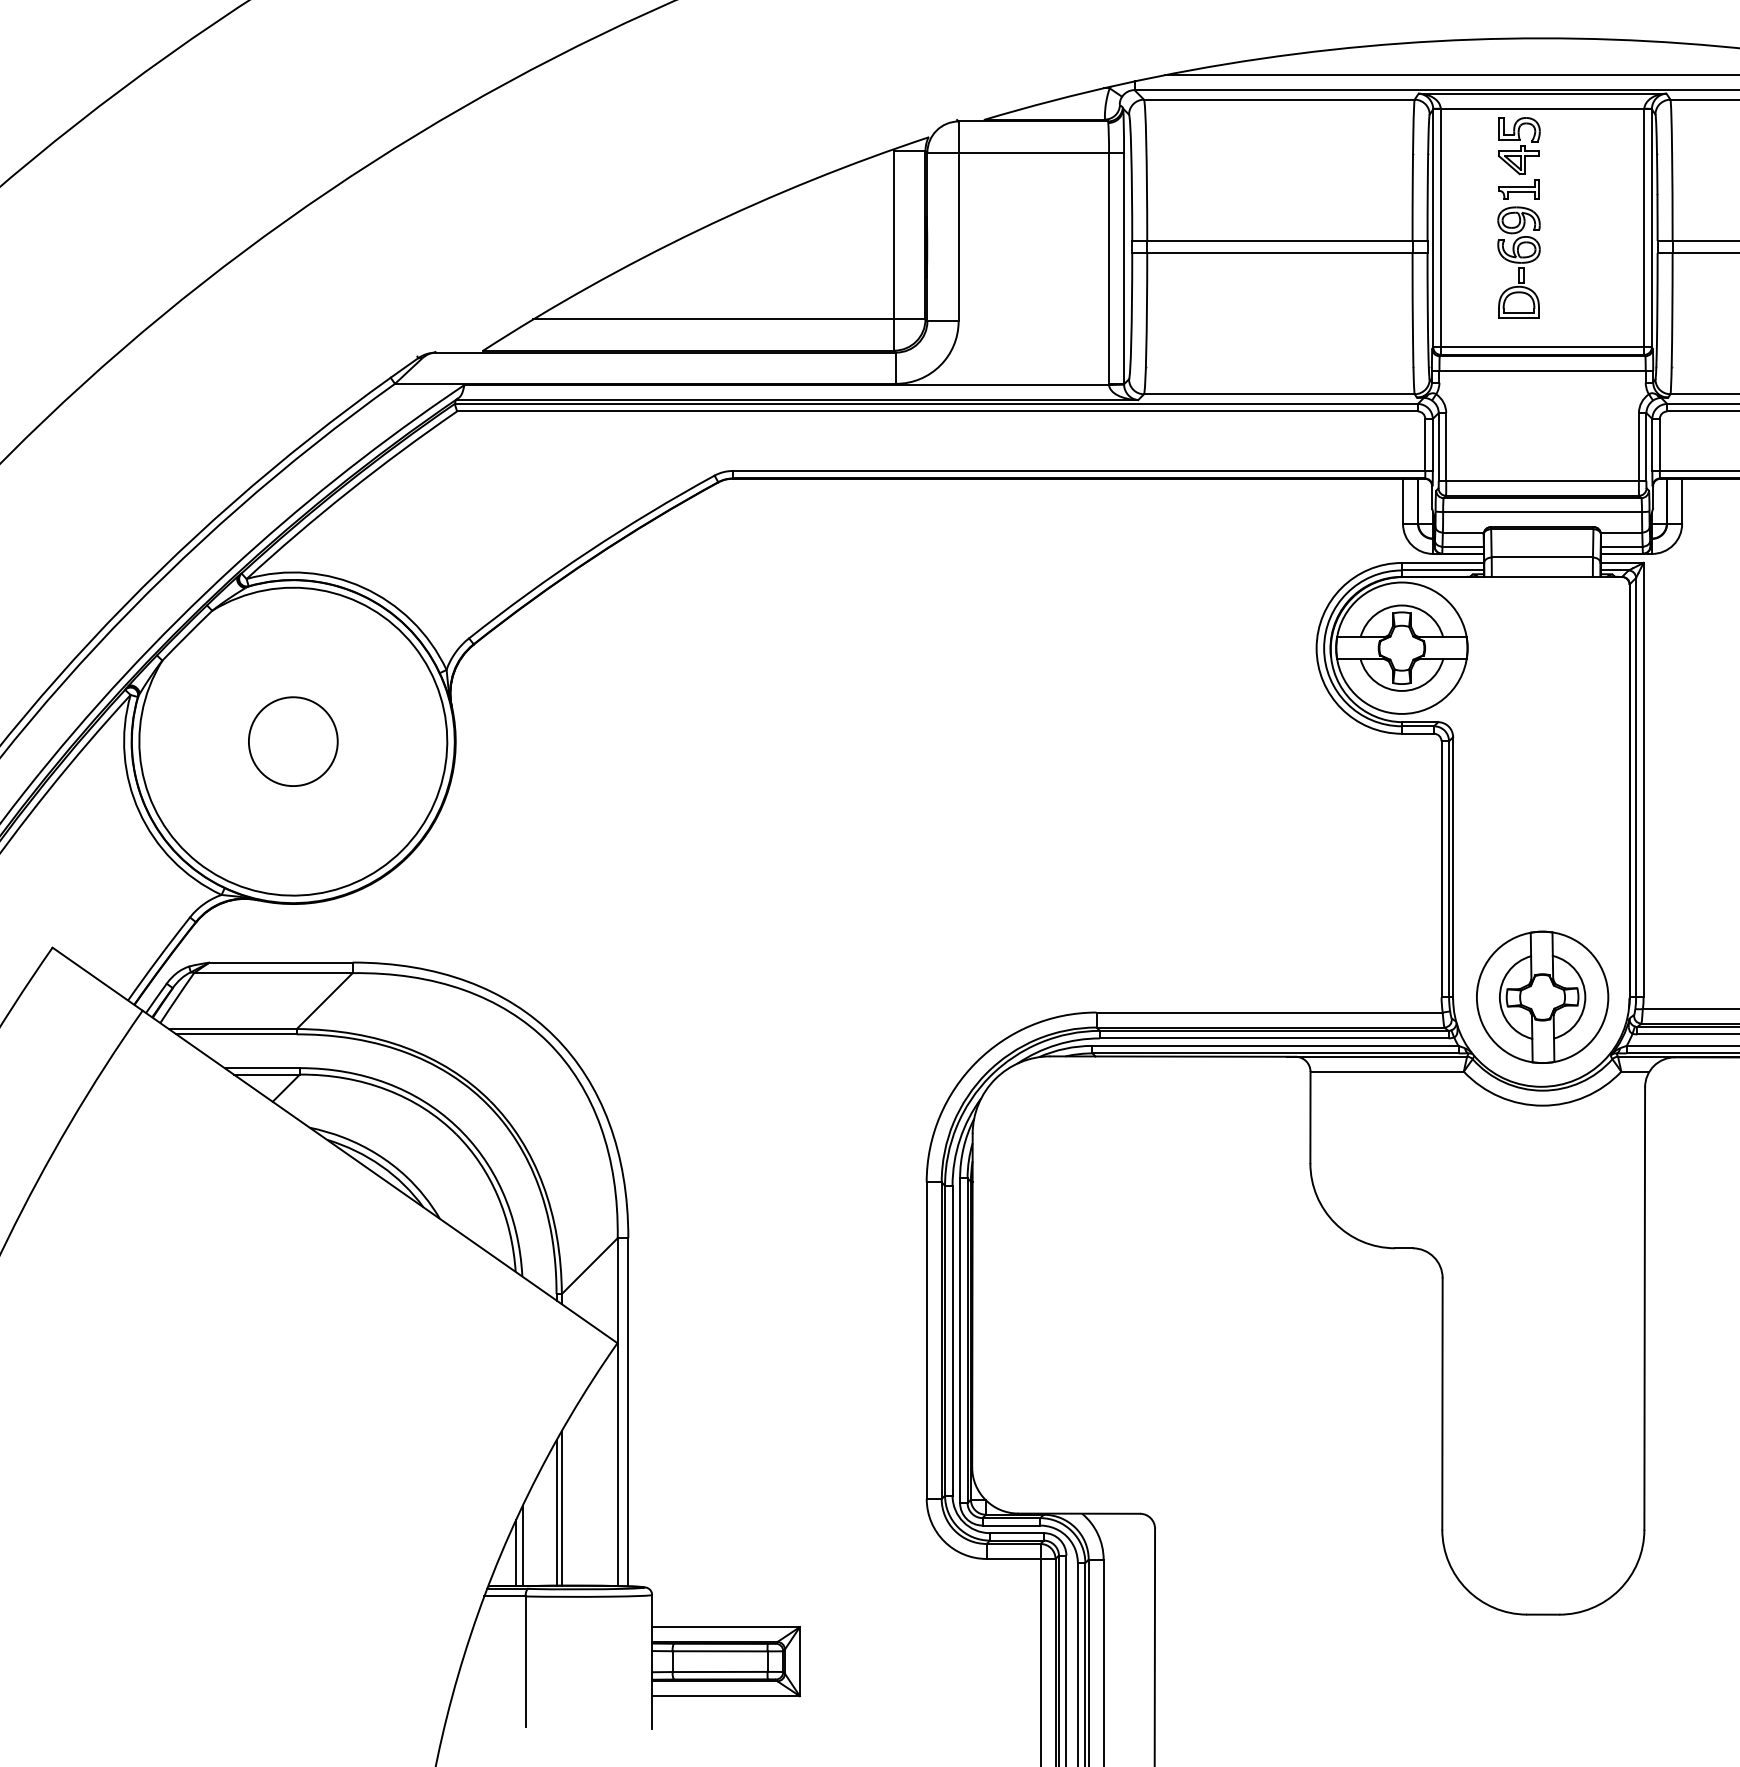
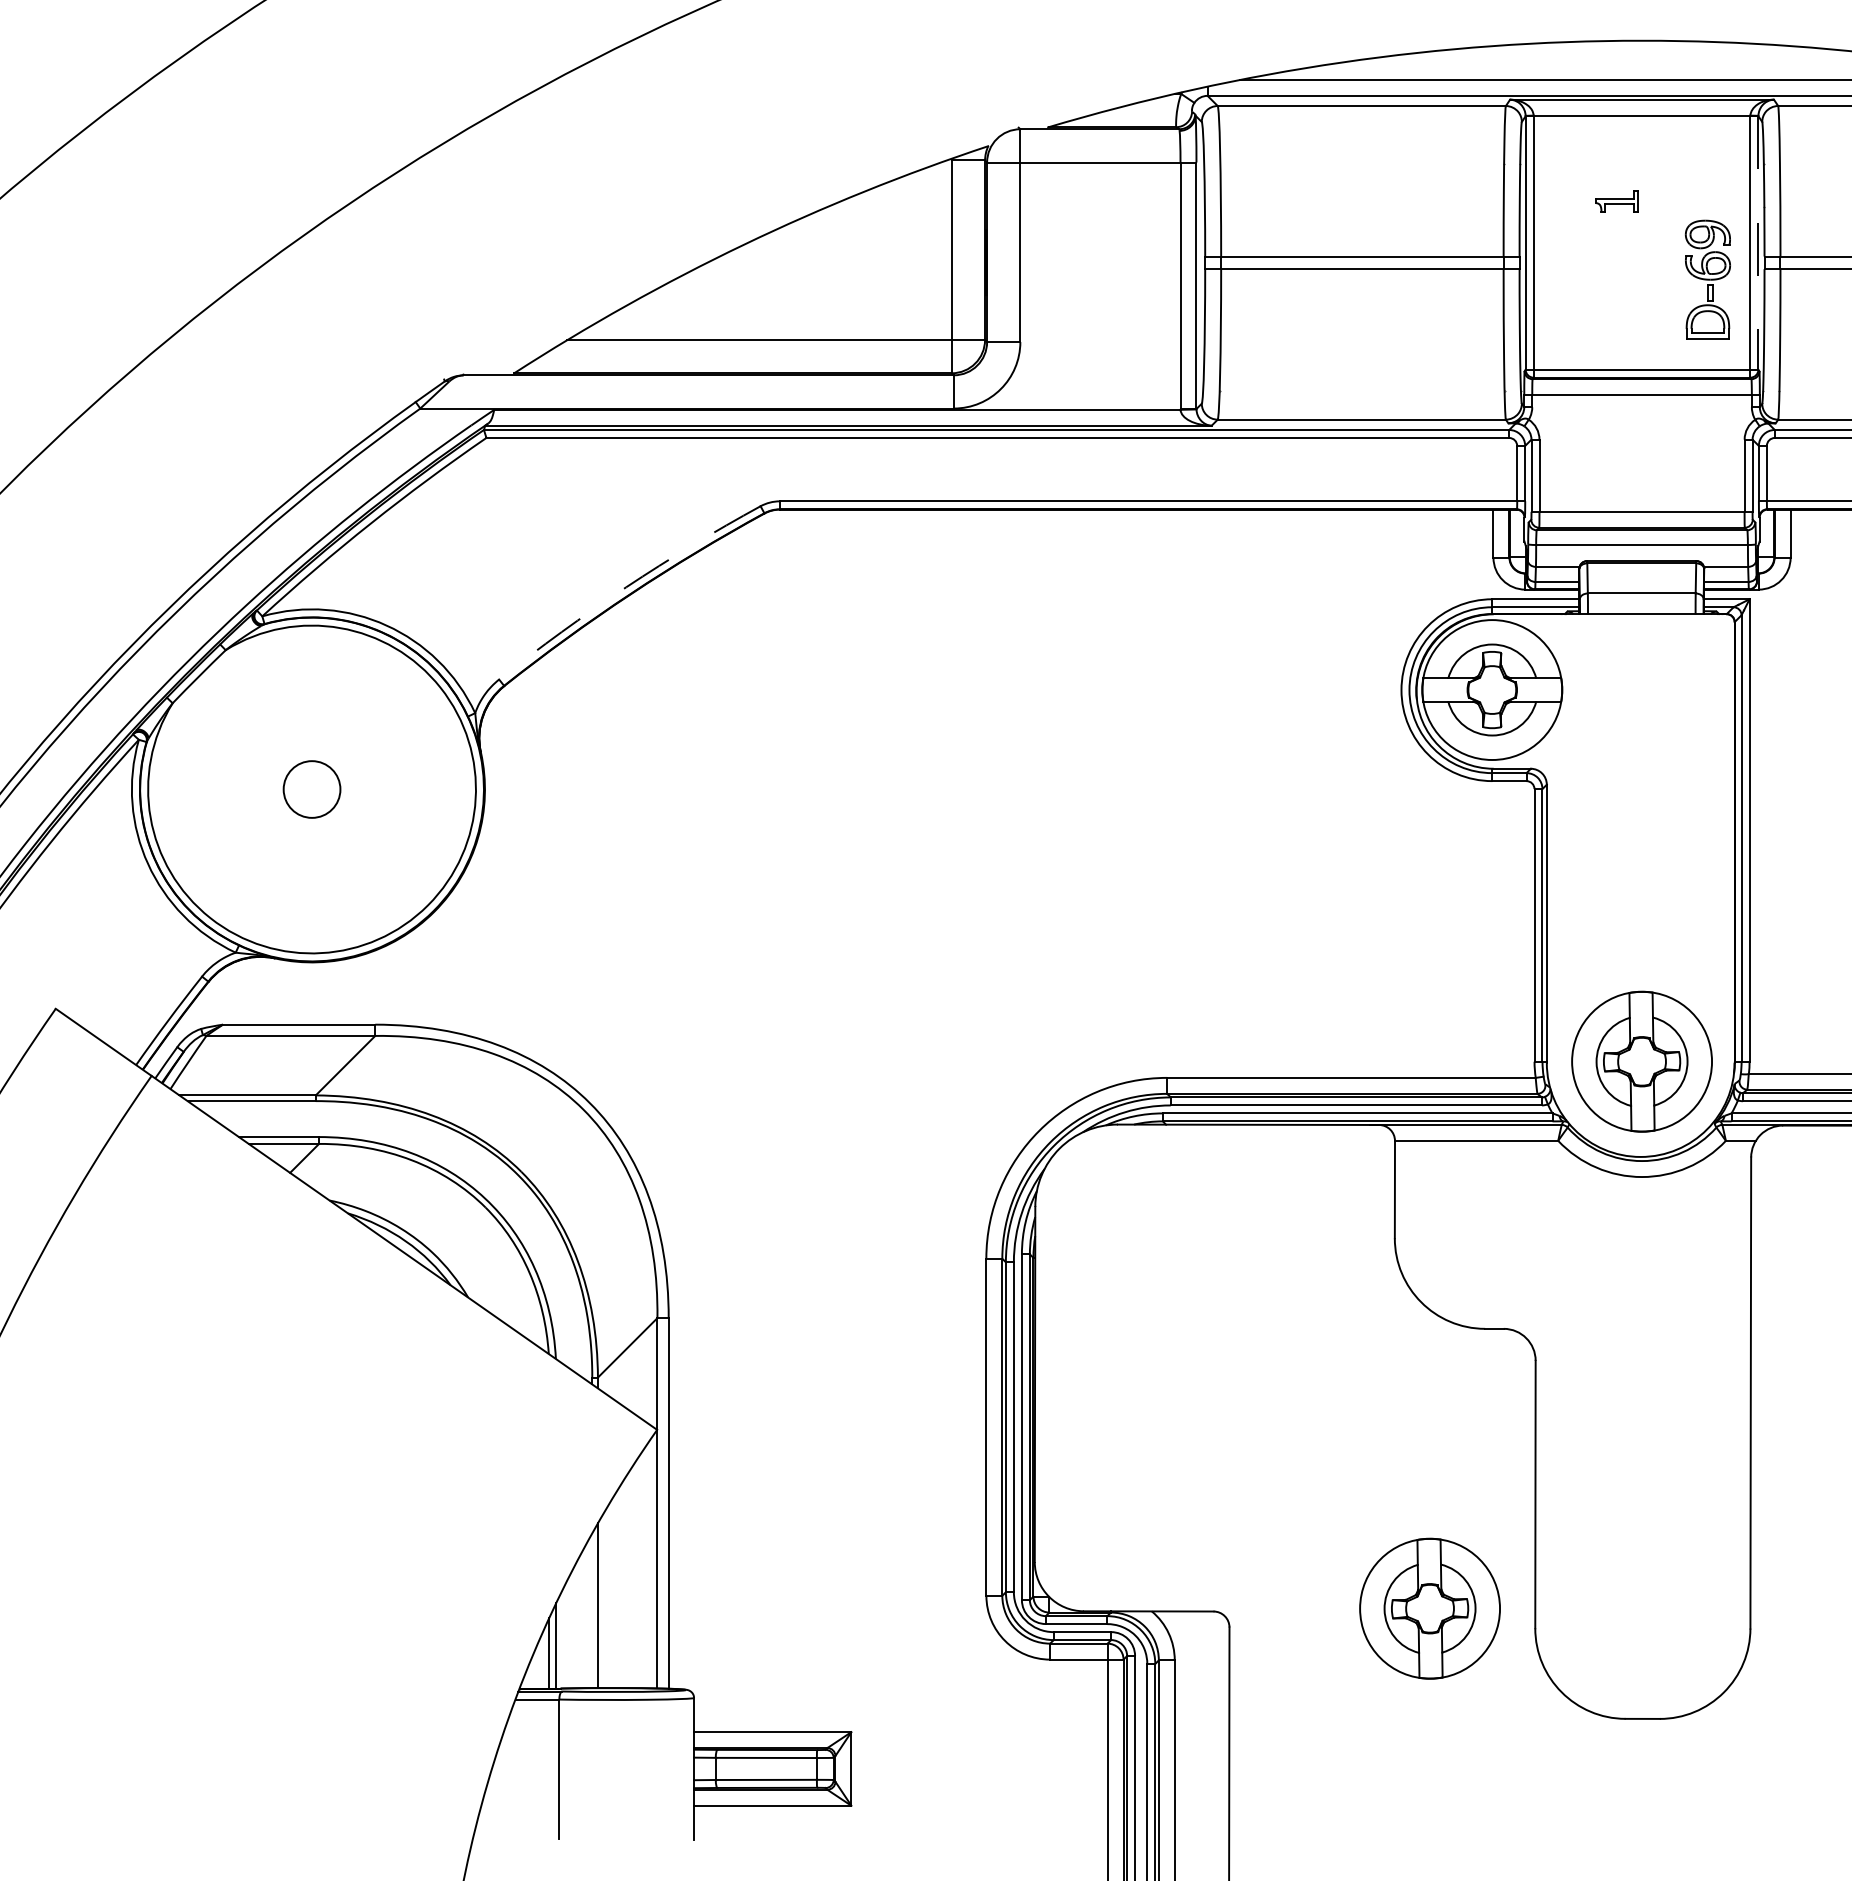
part: (1518, 146) -> (1616, 155), removed
line: (1651, 227) -> (1758, 242), solid -> dashed
part: (1518, 262) -> (1707, 279), moved
arc: (588, 551) -> (626, 587), solid -> dashed
circle: (292, 741) -> (311, 789), size x0.6
part: (1342, 1510) -> (1429, 1608), added
line: (556, 1512) -> (592, 1610), removed

